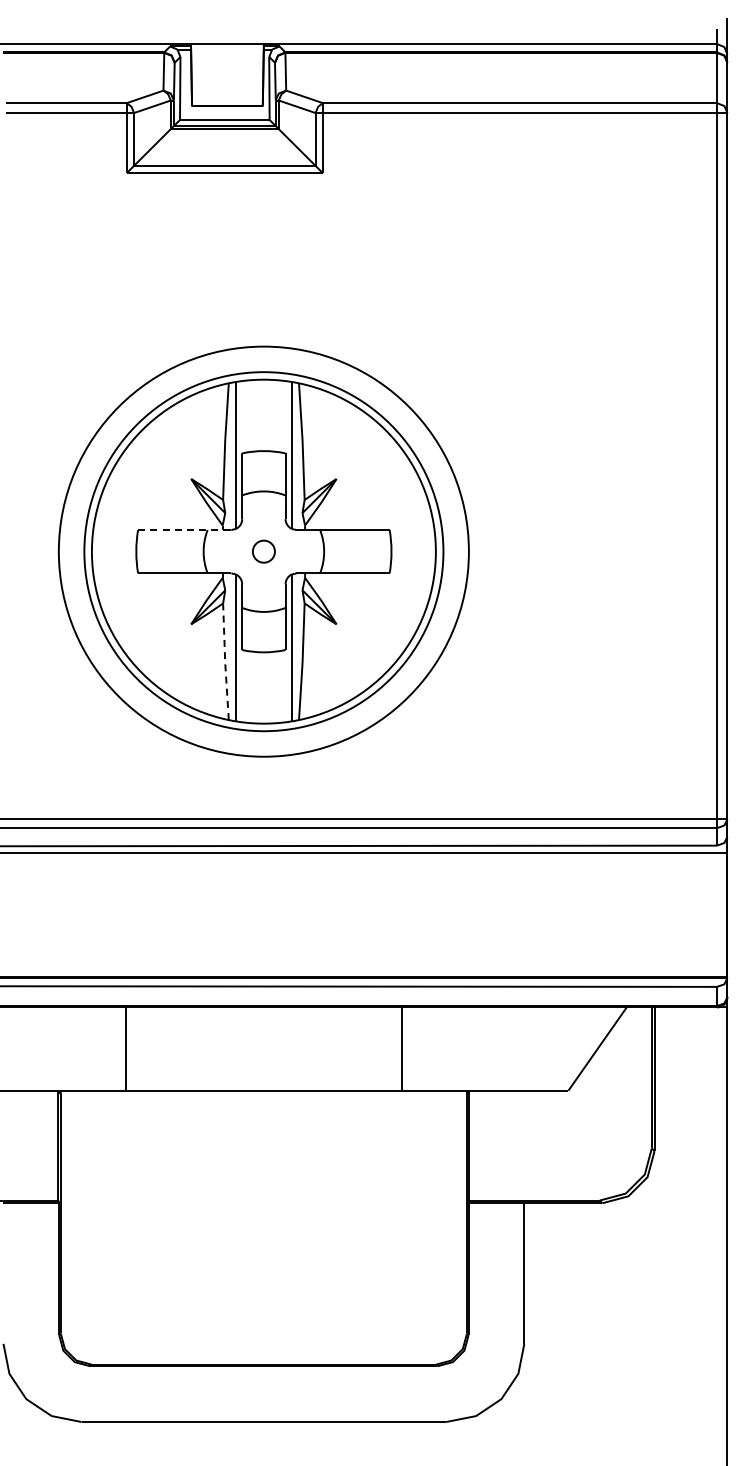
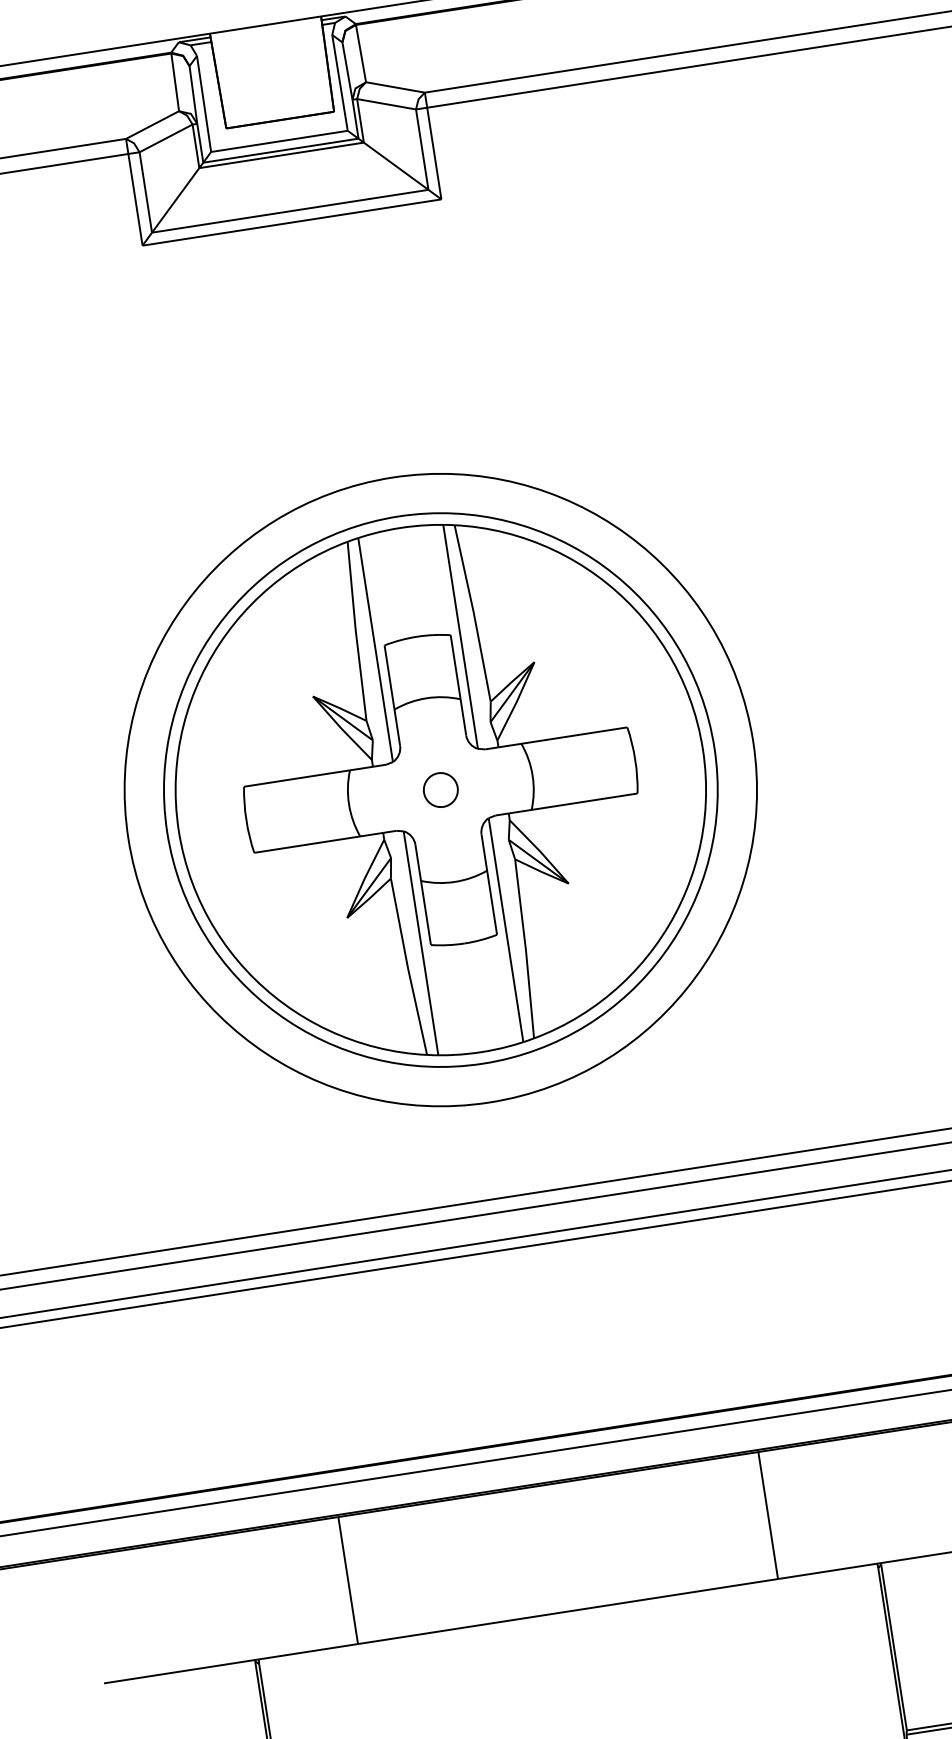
line: (179, 530) -> (307, 777), dashed -> solid
line: (225, 661) -> (408, 966), dashed -> solid

